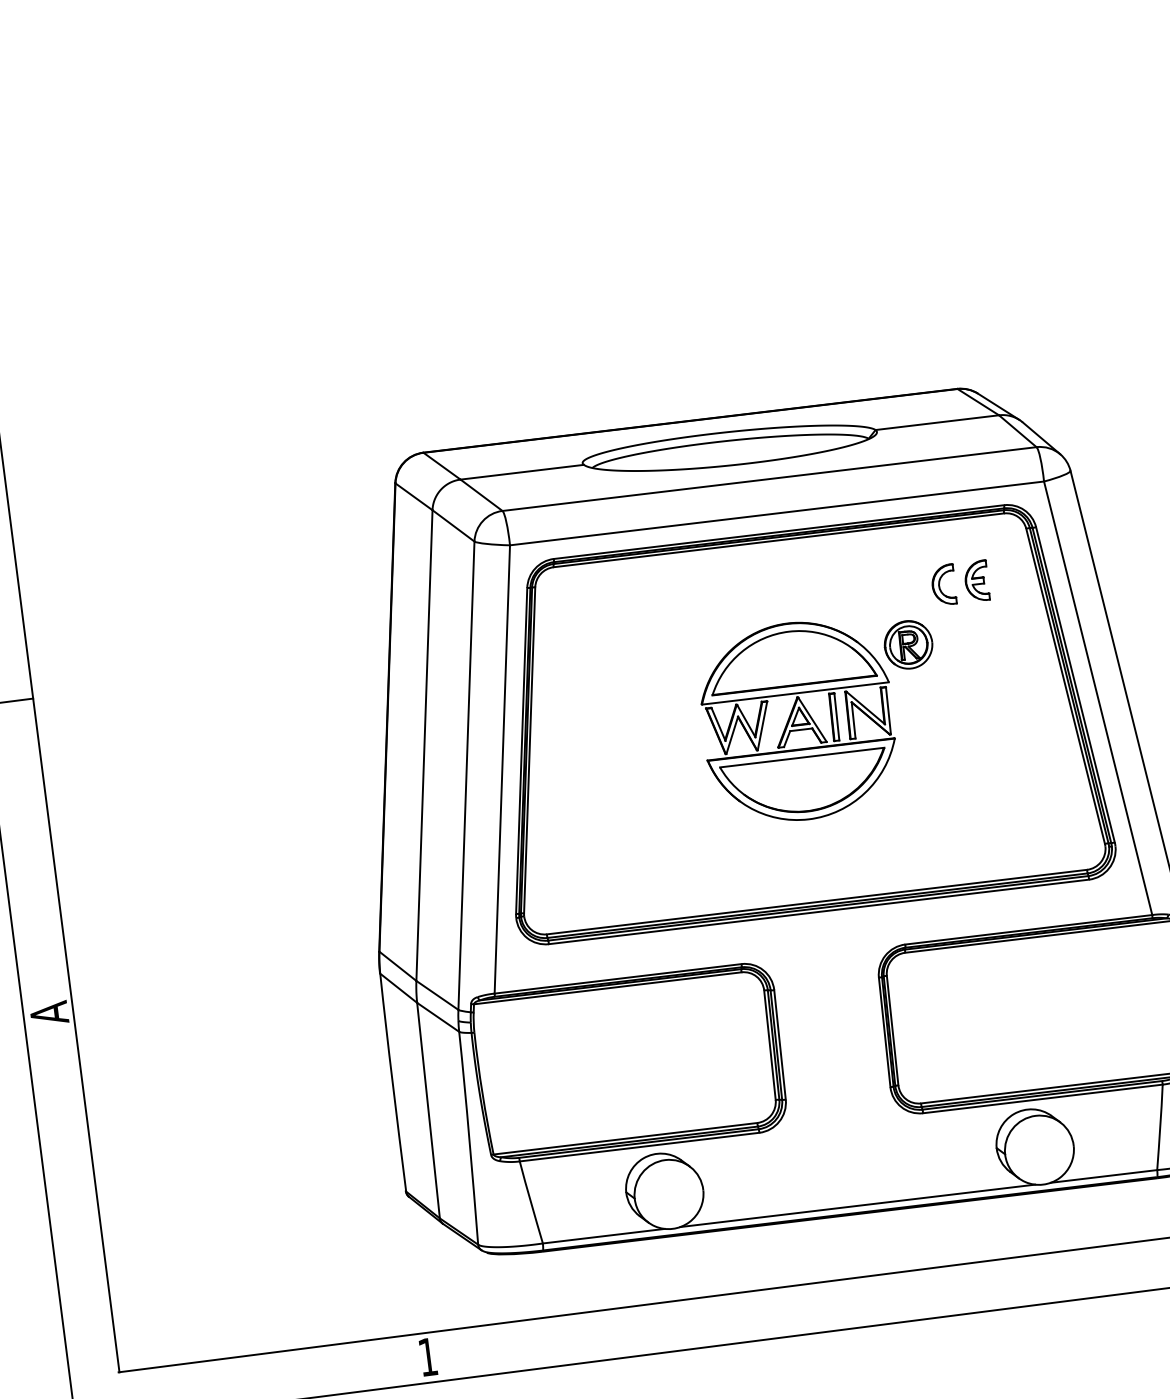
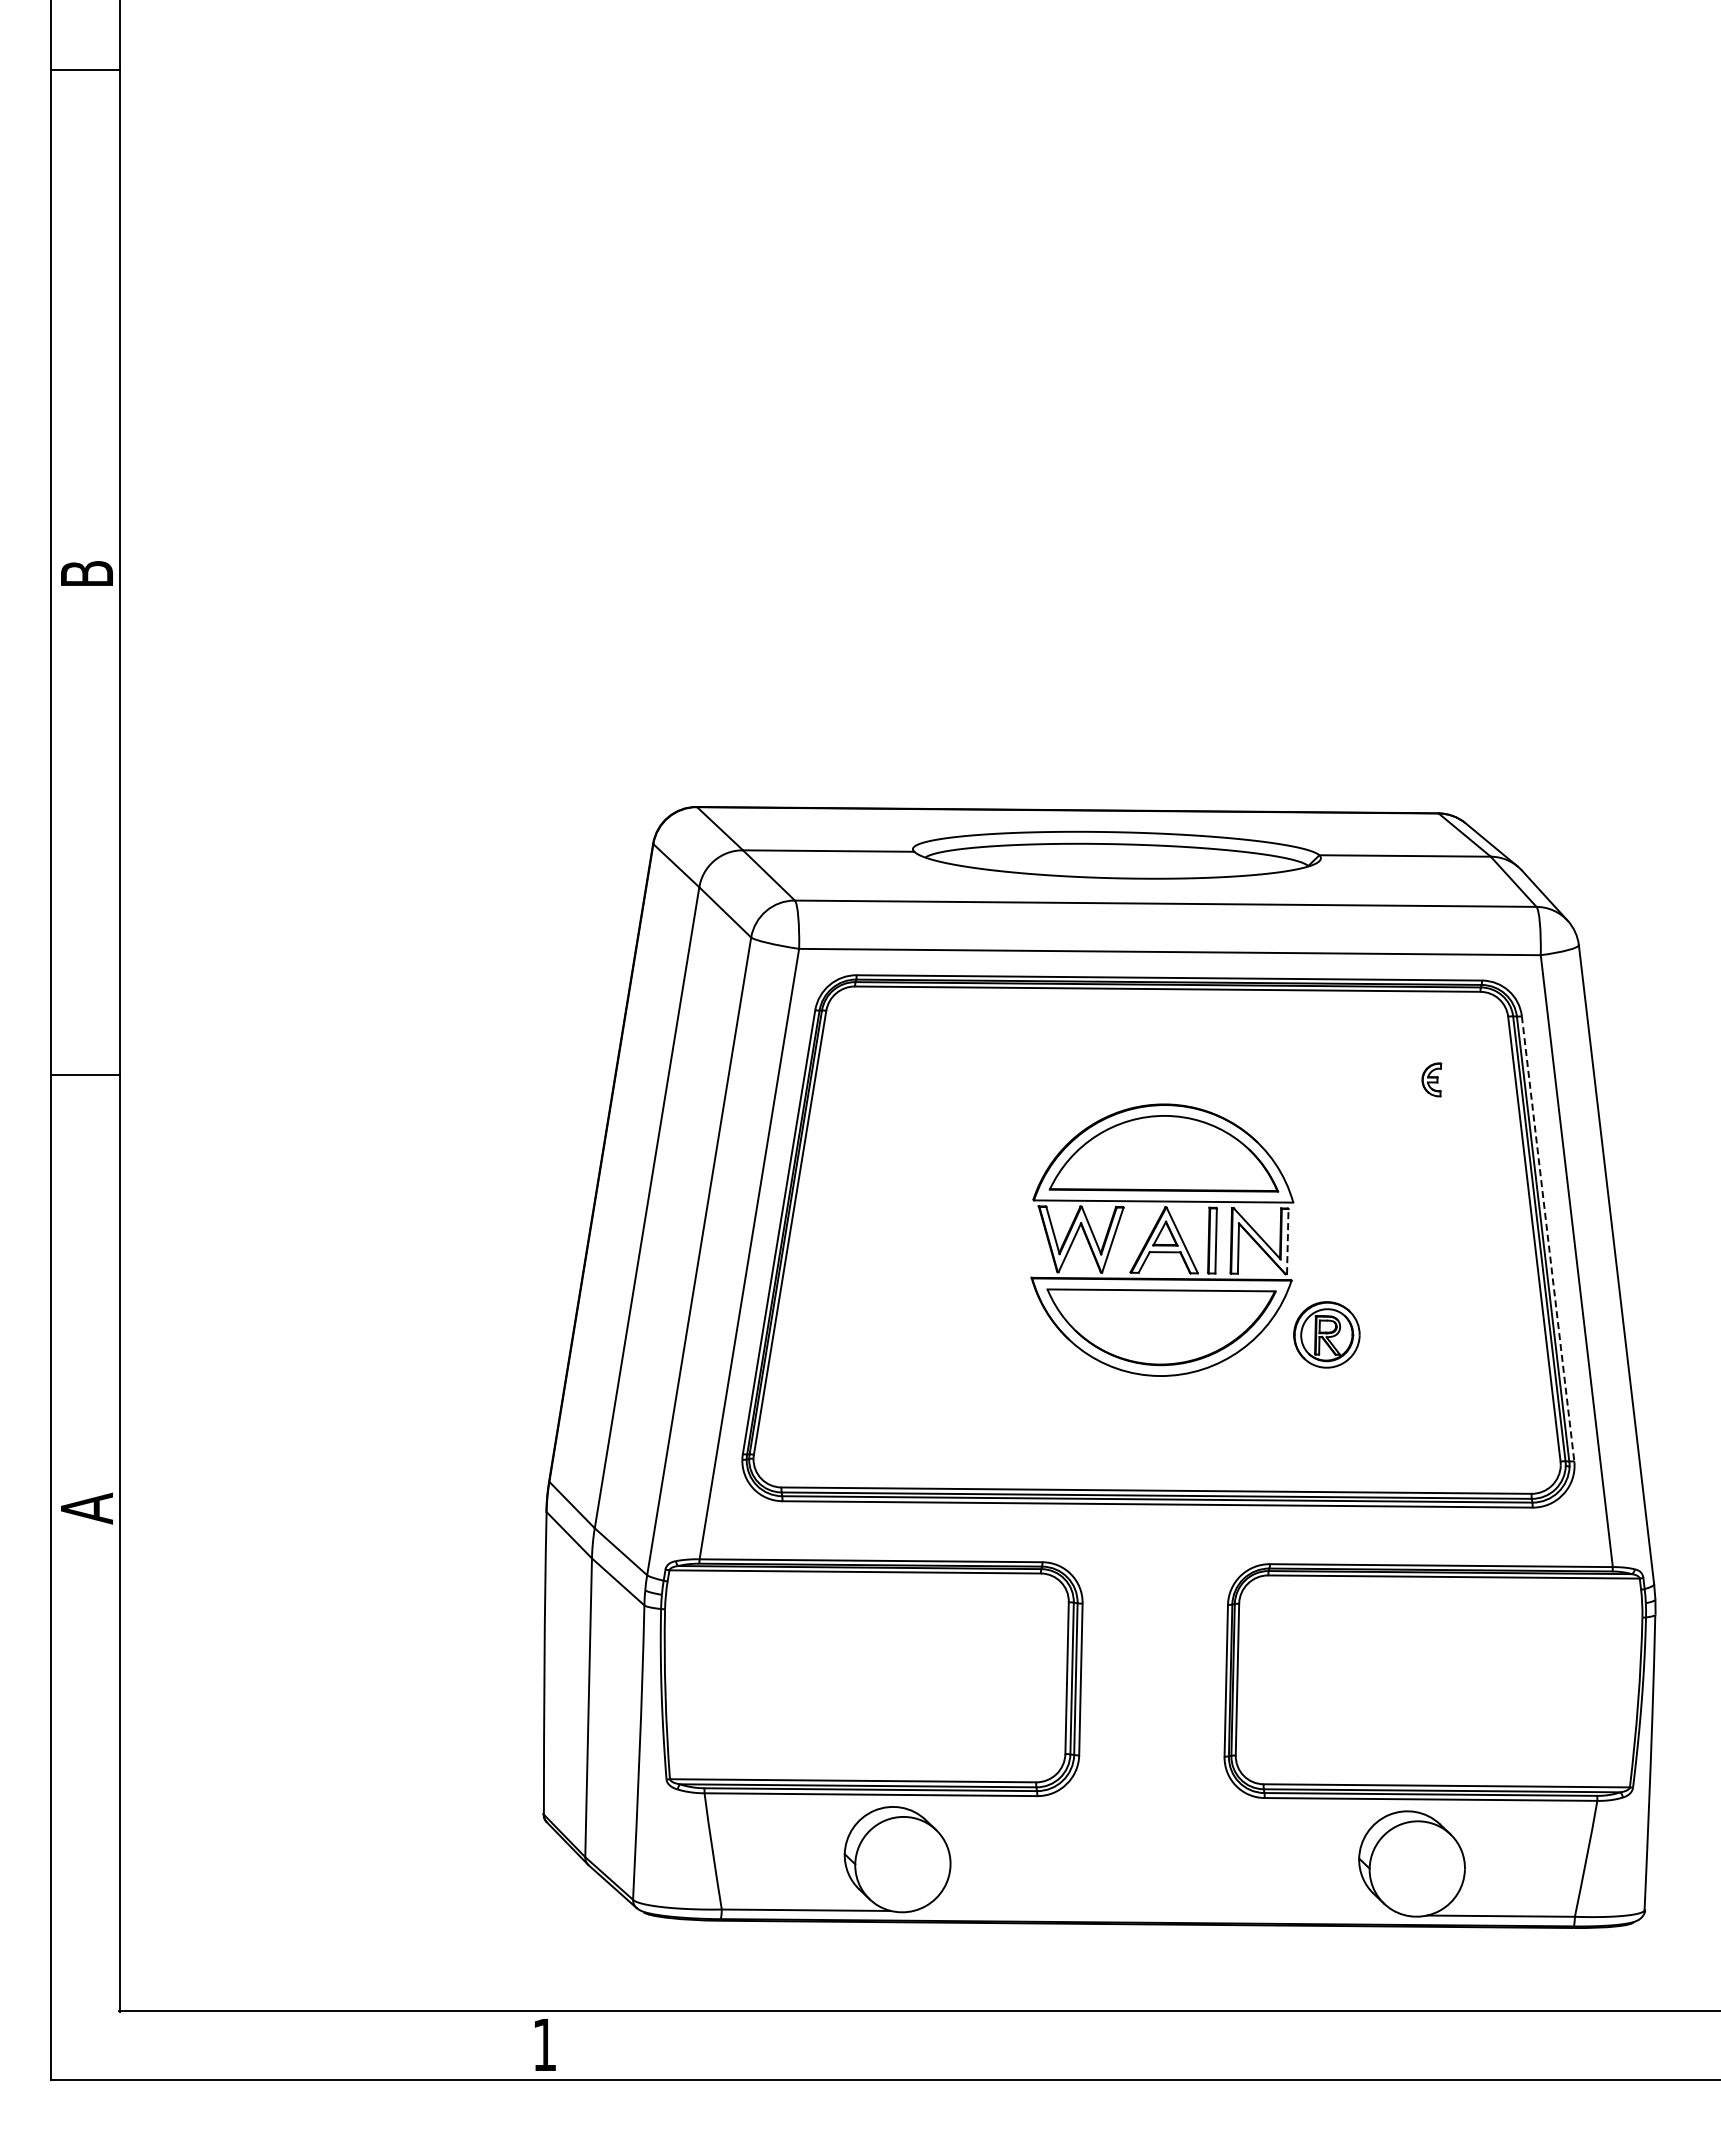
part: (976, 581) -> (1431, 1079), size x0.6
part: (943, 585) -> (1385, 1079), removed
part: (908, 644) -> (1326, 1334), moved
line: (1075, 685) -> (1548, 1239), solid -> dashed
line: (888, 710) -> (1287, 1241), solid -> dashed
line: (857, 1206) -> (1158, 1913), removed

